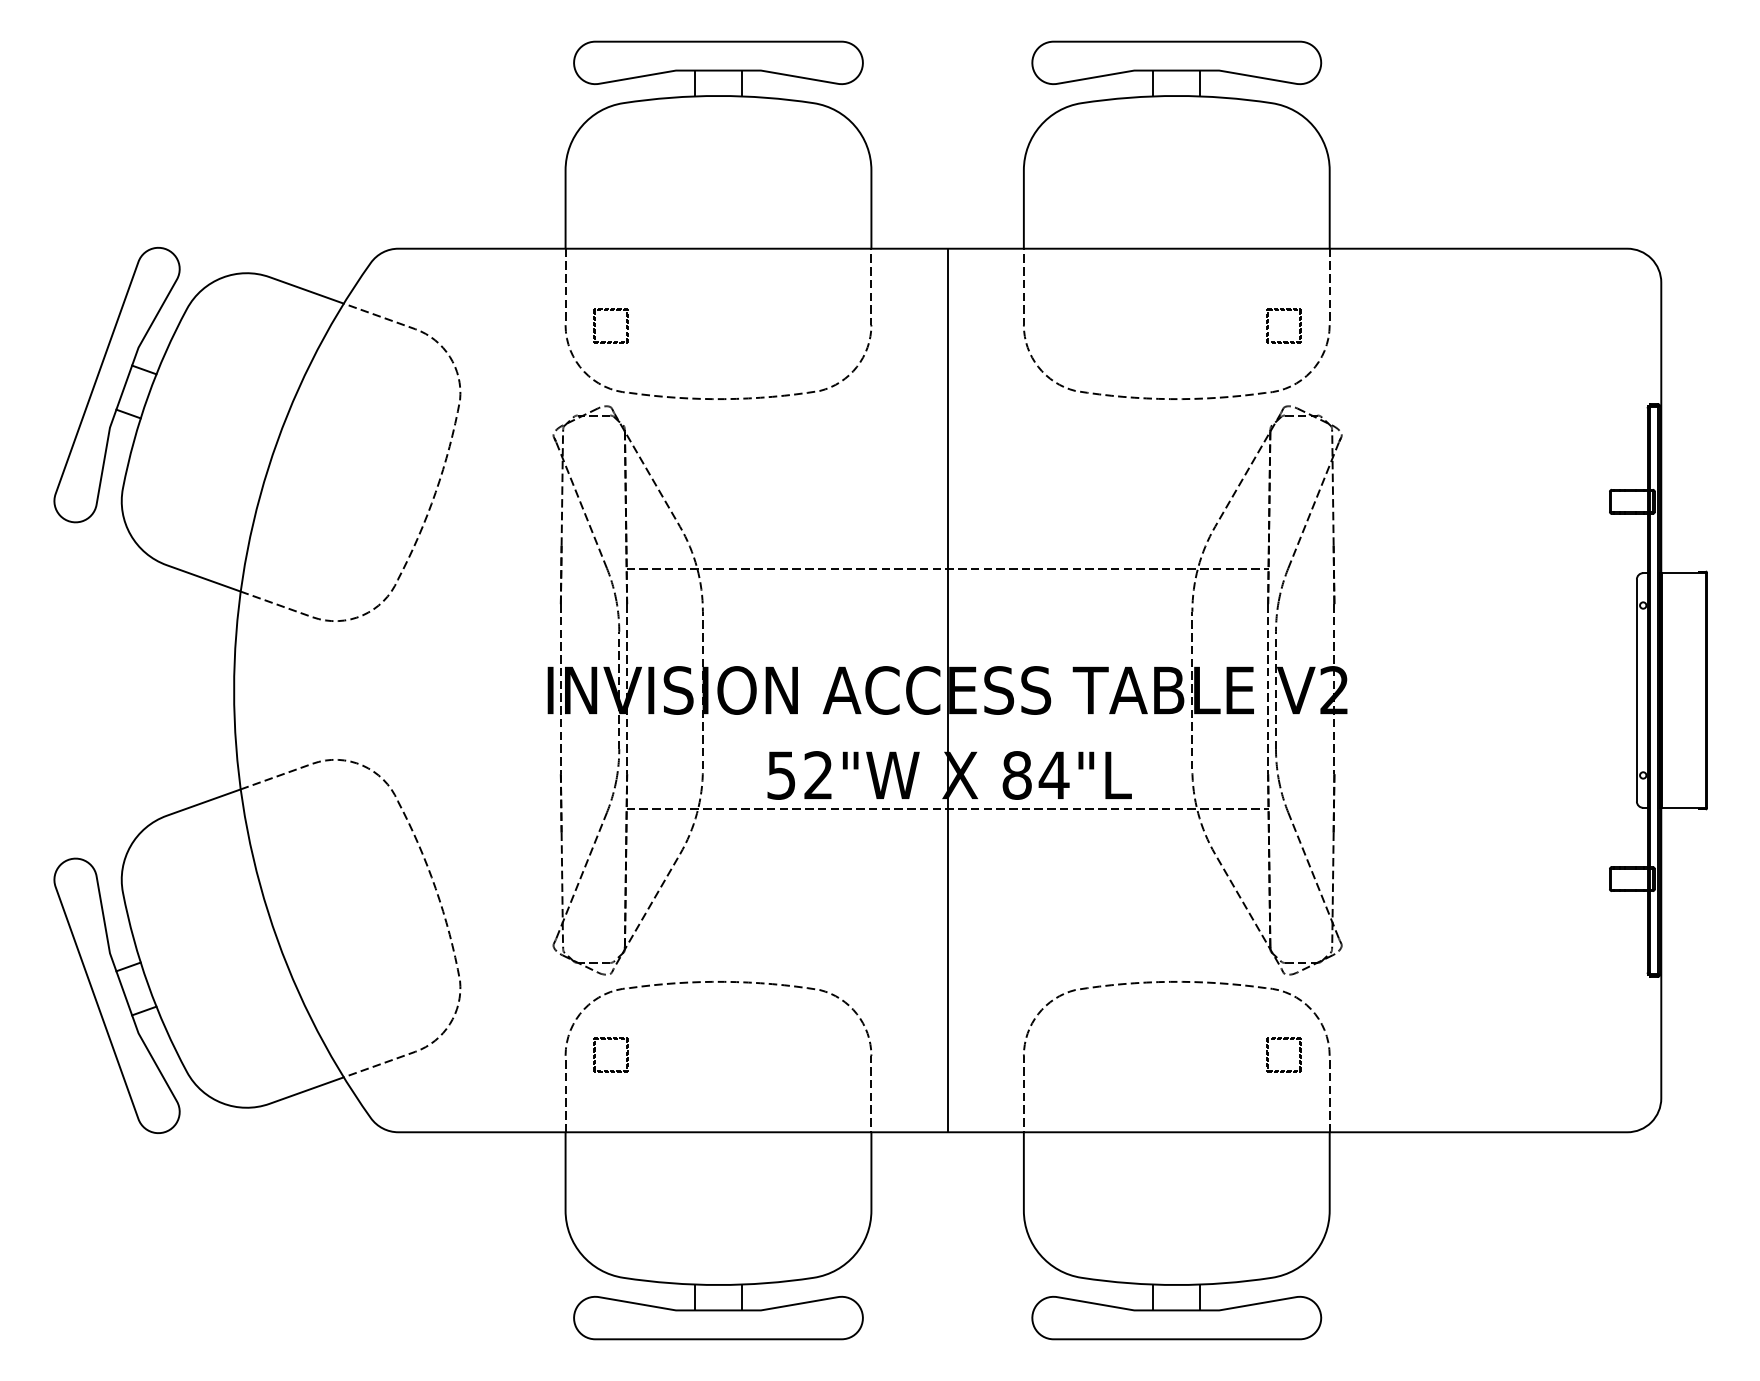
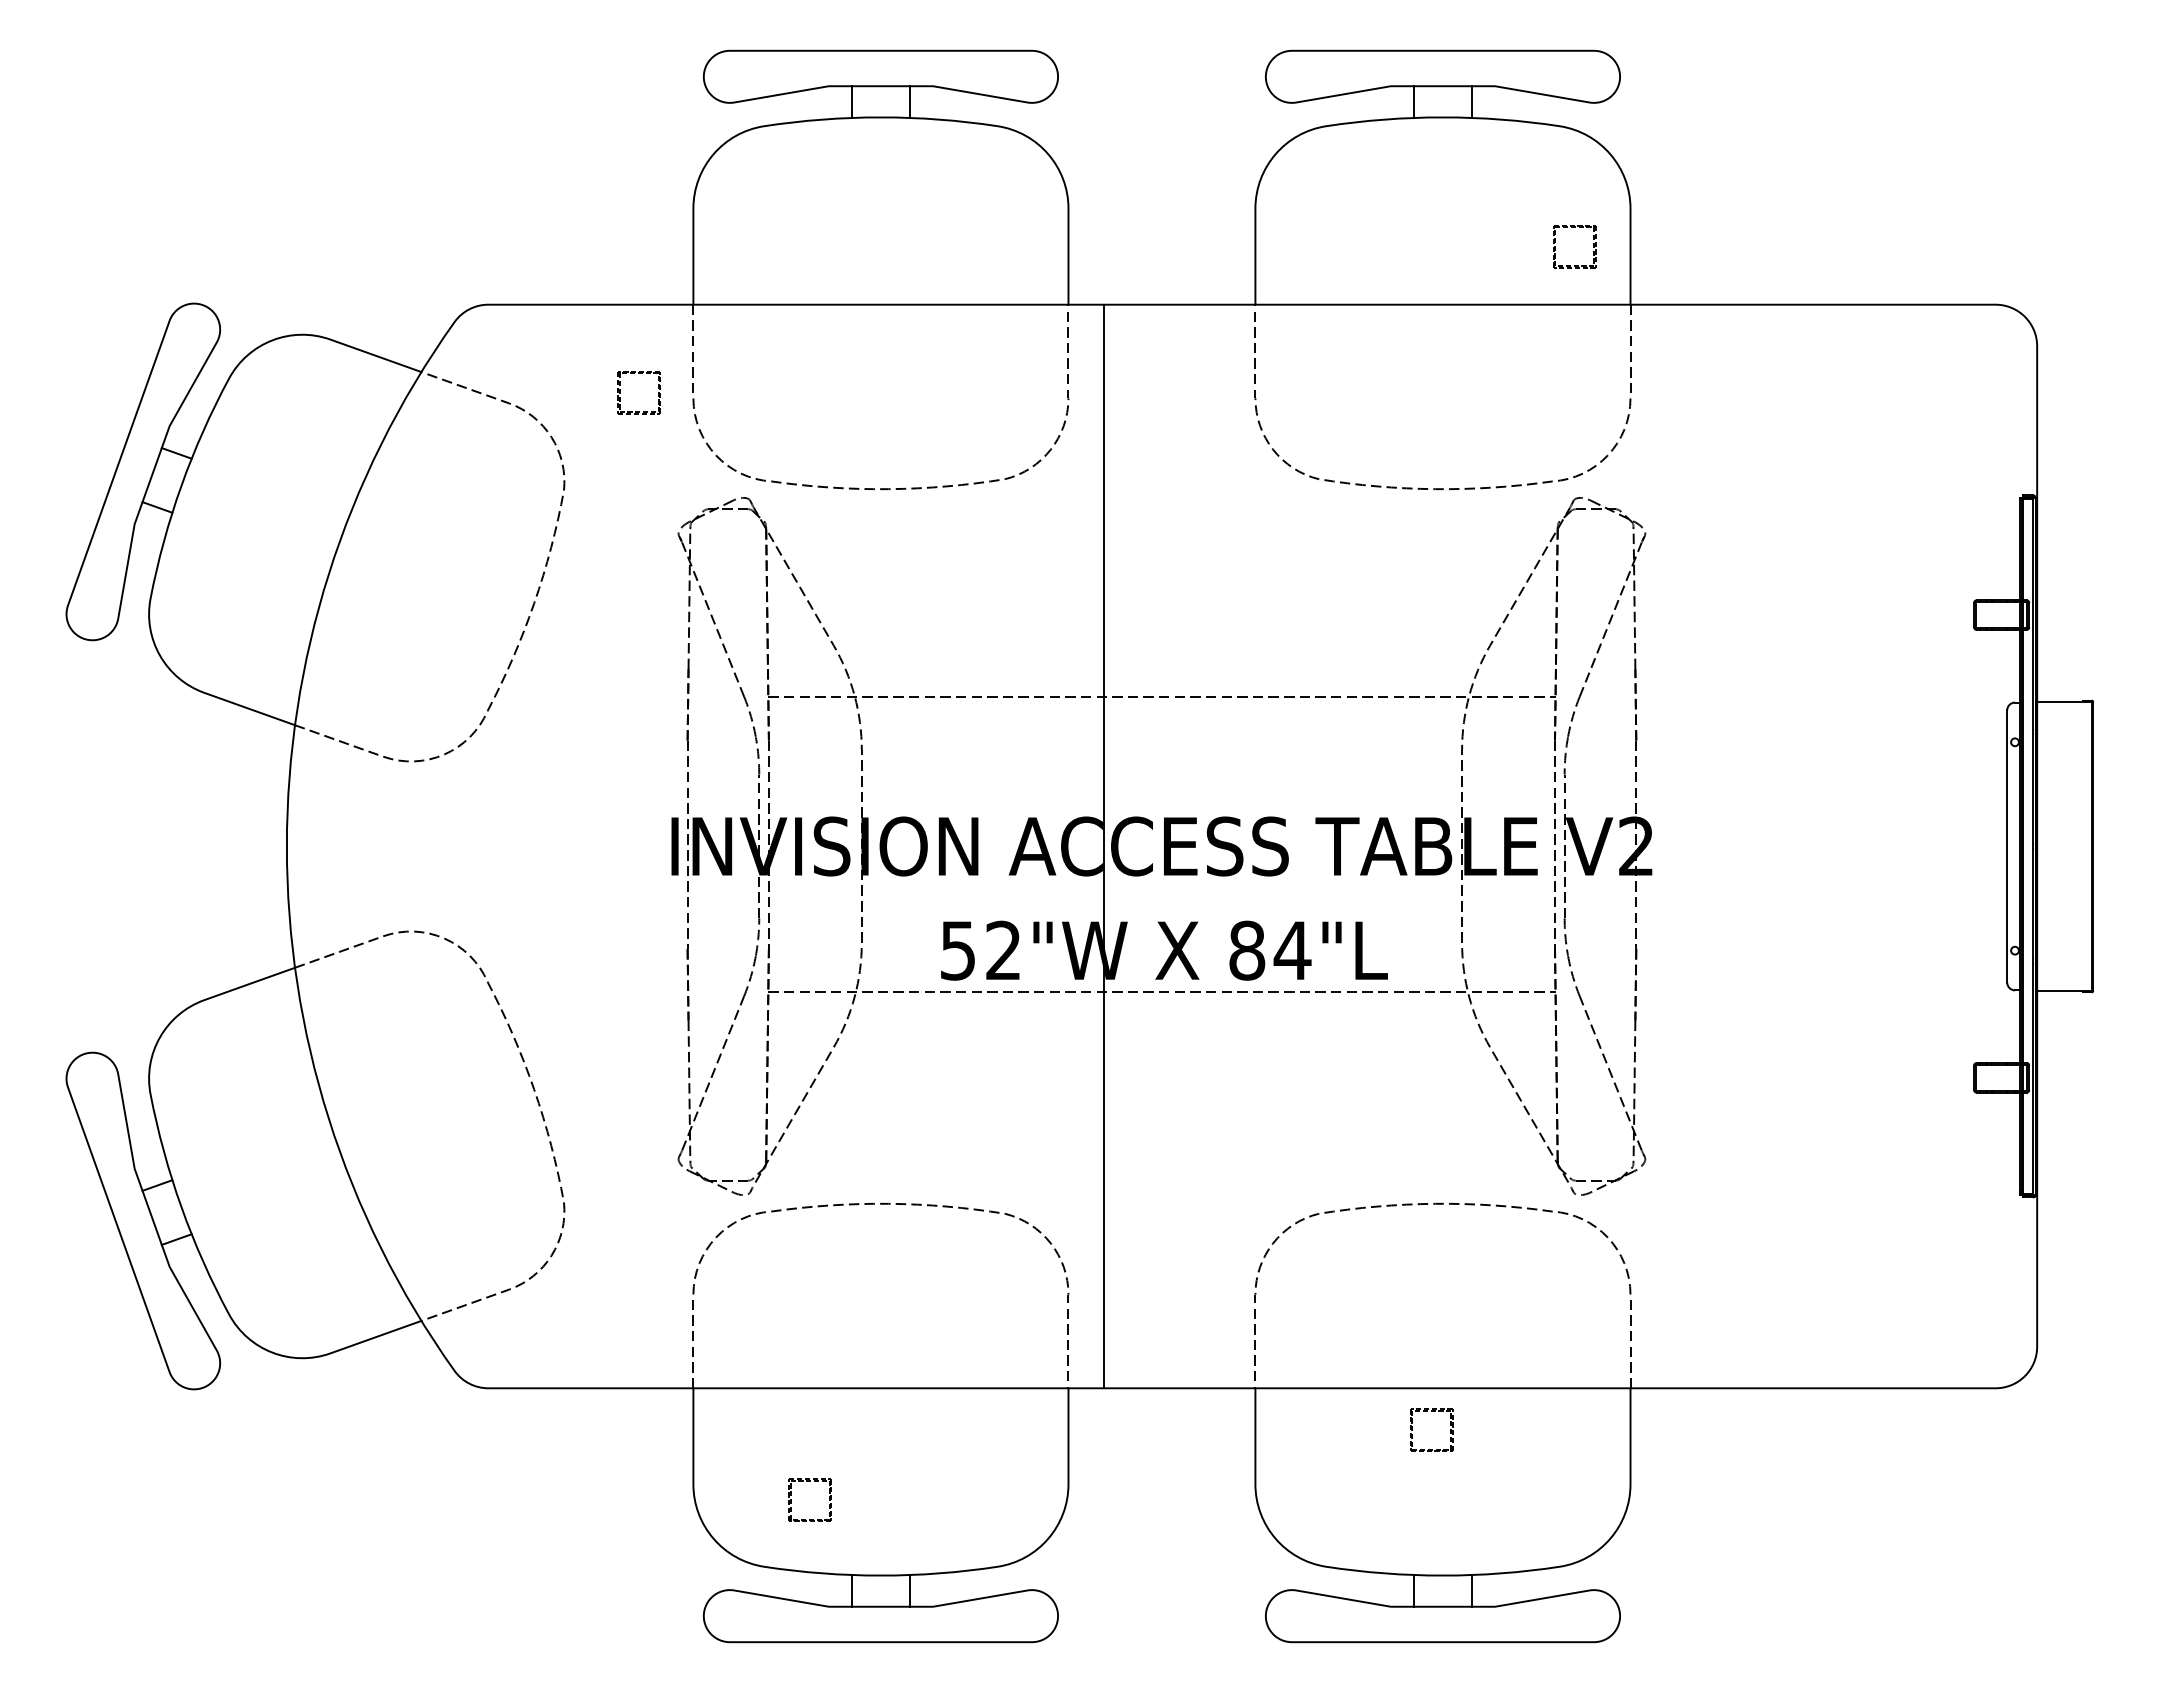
part: (1284, 310) -> (1574, 227), moved
part: (595, 326) -> (620, 392), moved
line: (948, 690) -> (1104, 846), moved
part: (610, 1039) -> (809, 1481), moved
part: (1284, 1039) -> (1431, 1411), moved

